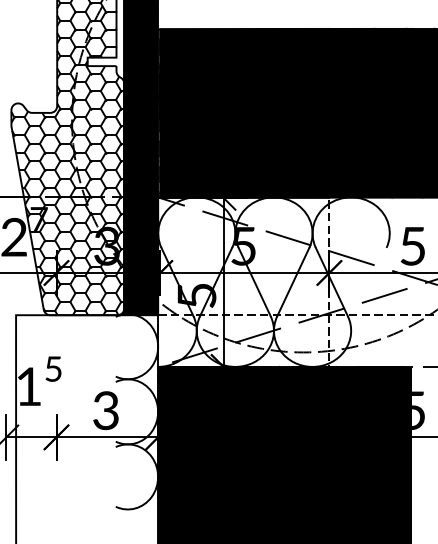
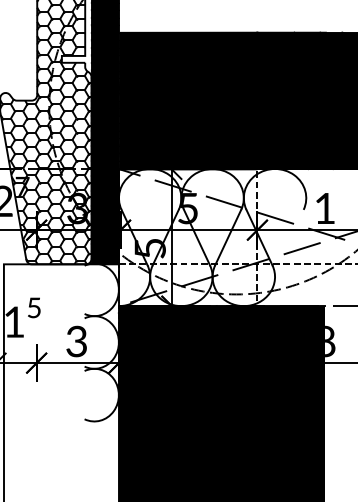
text: (412, 246) -> (324, 208), 5 -> 1
text: (419, 410) -> (330, 341), 5 -> 8

